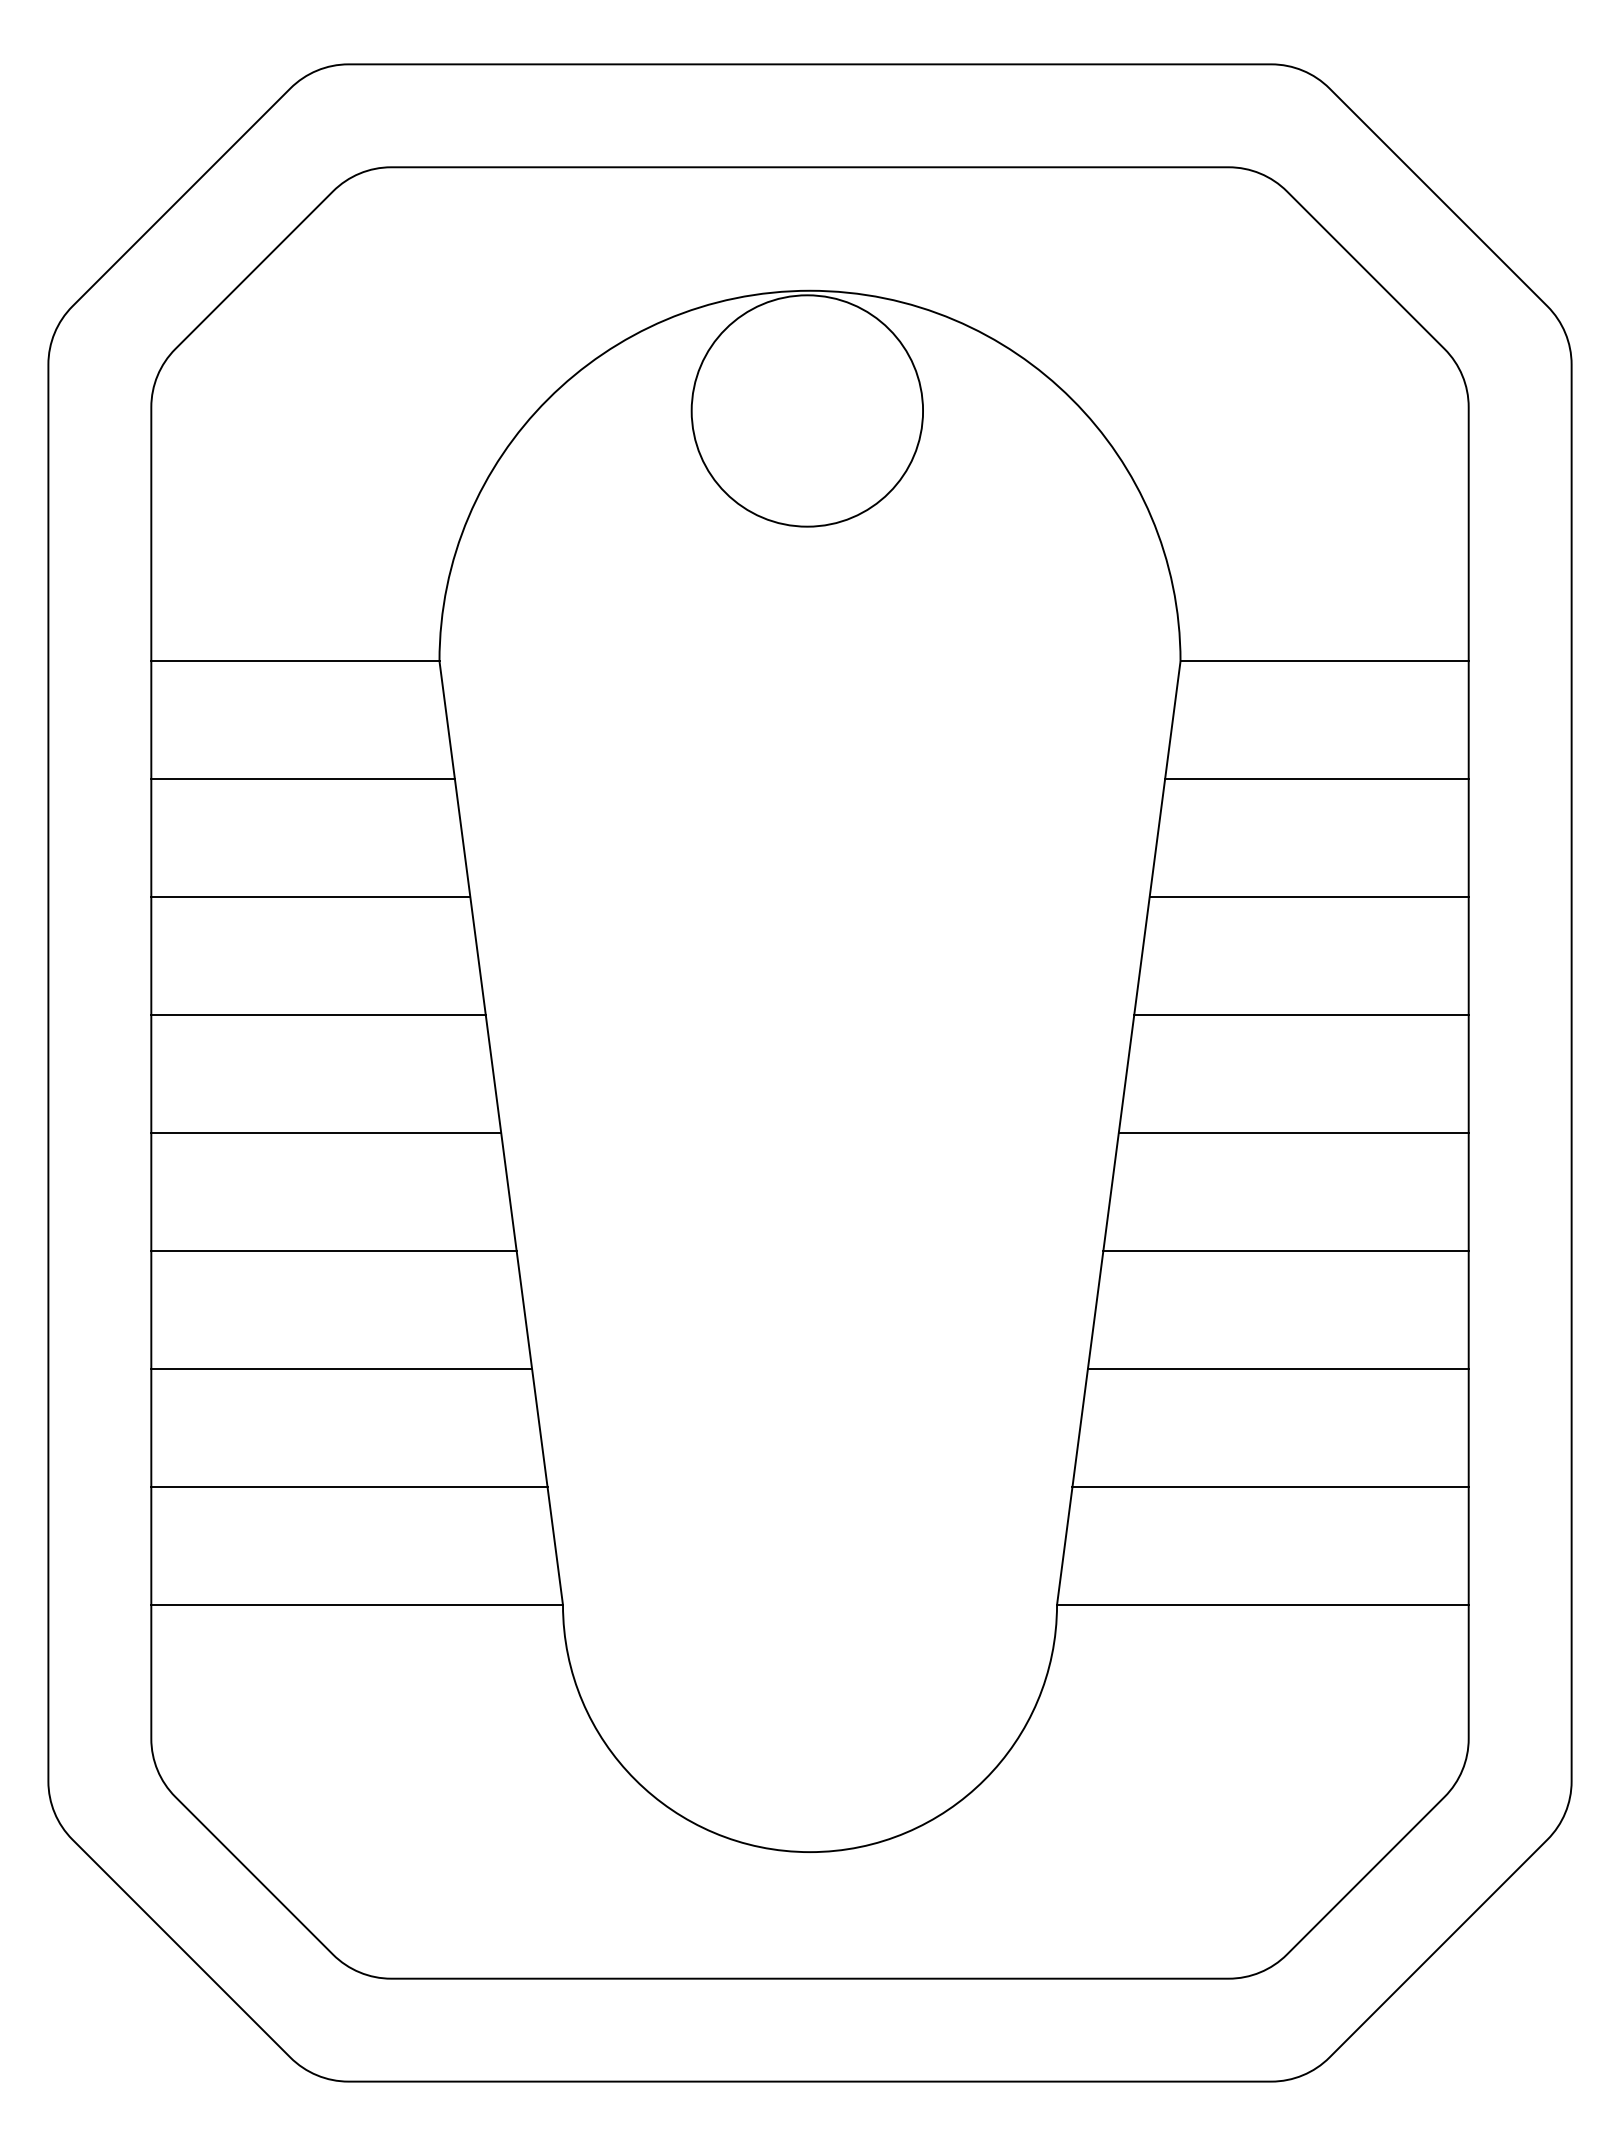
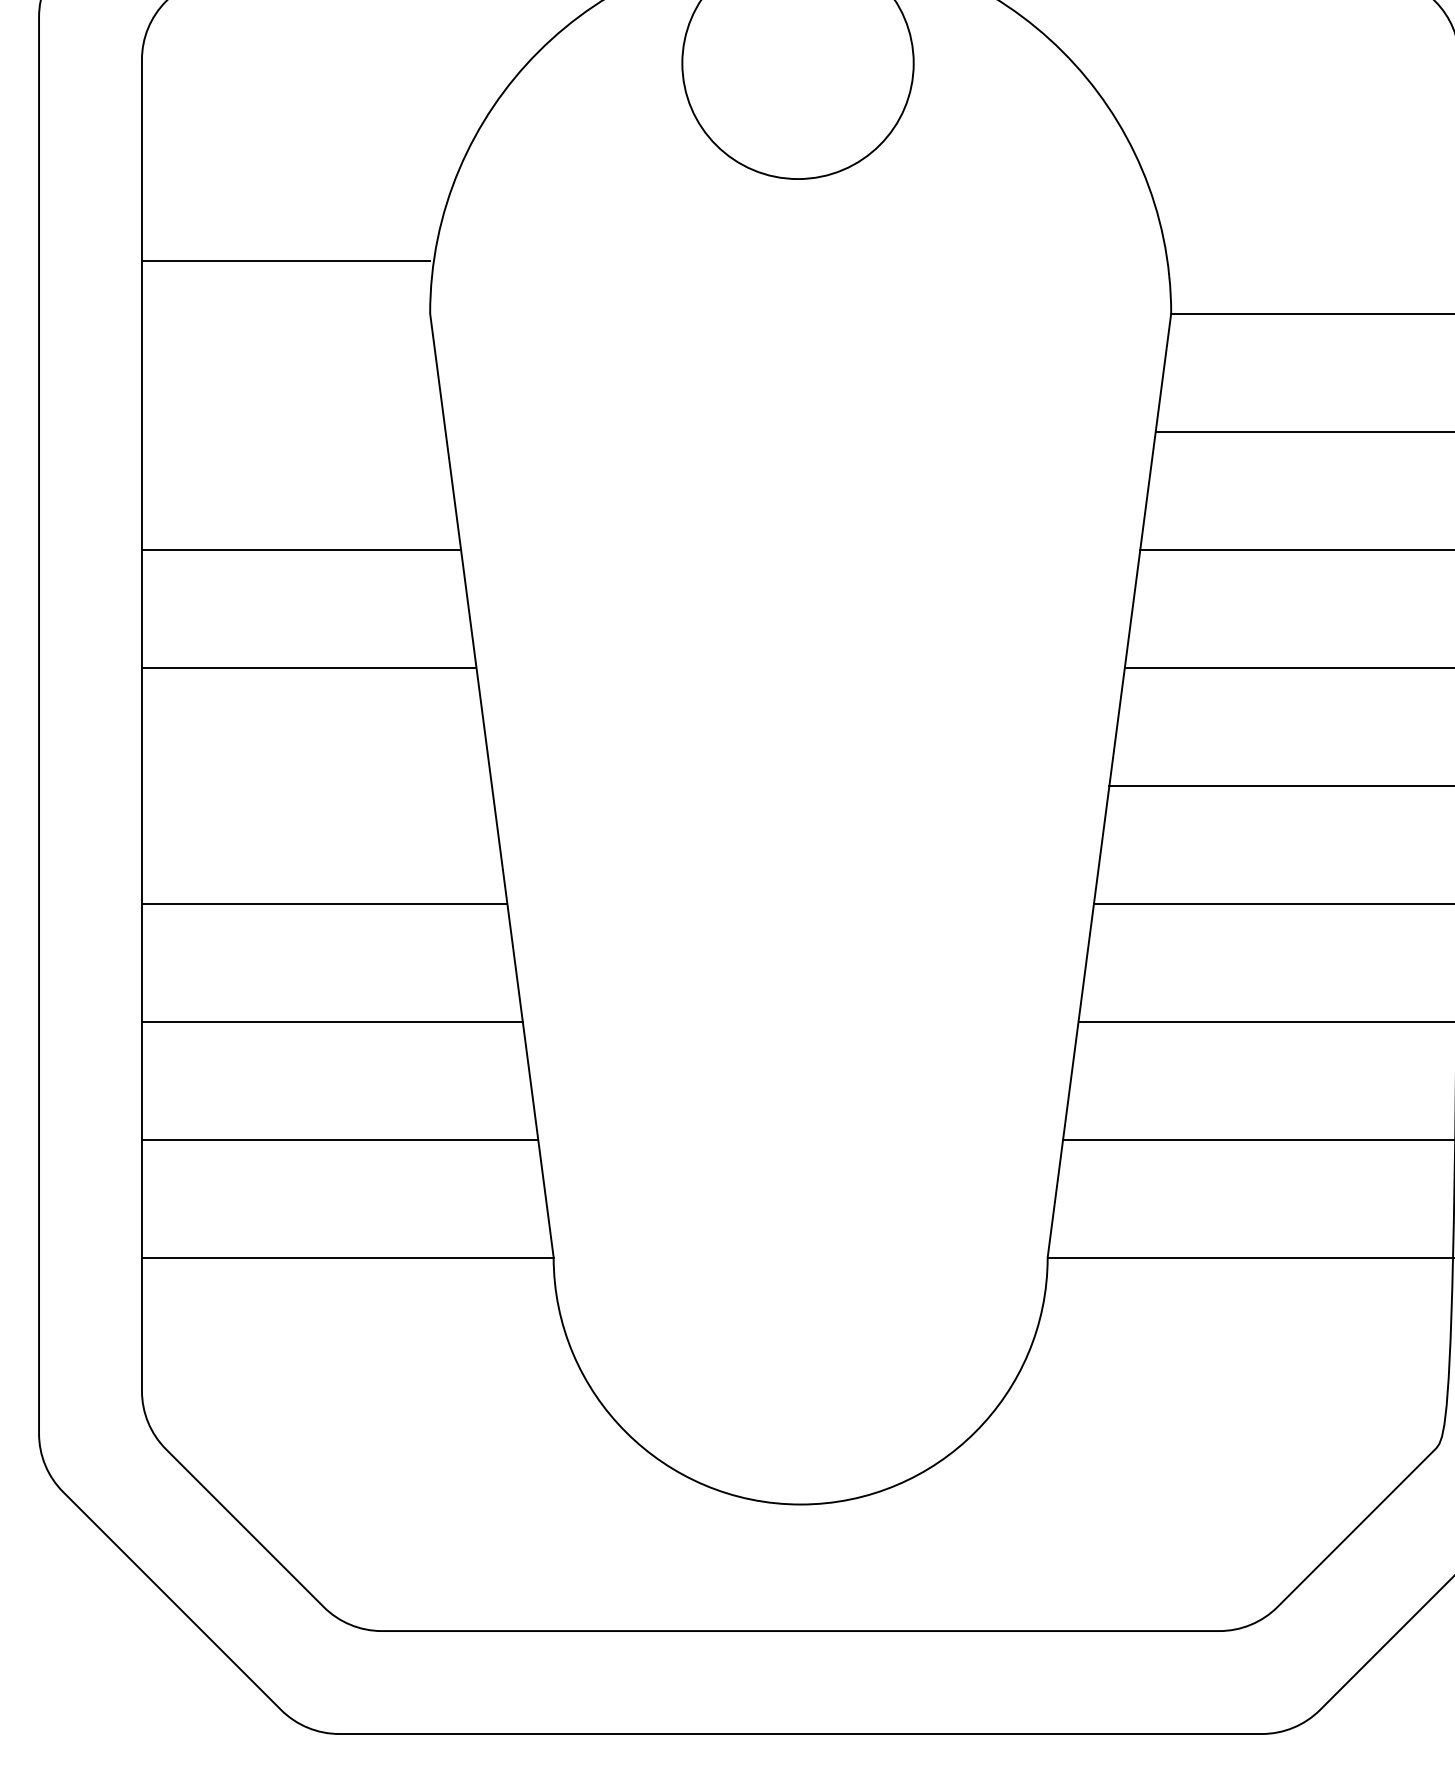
line: (295, 661) -> (286, 260), moved
line: (302, 779) -> (293, 431), removed
line: (326, 1133) -> (317, 785), removed

